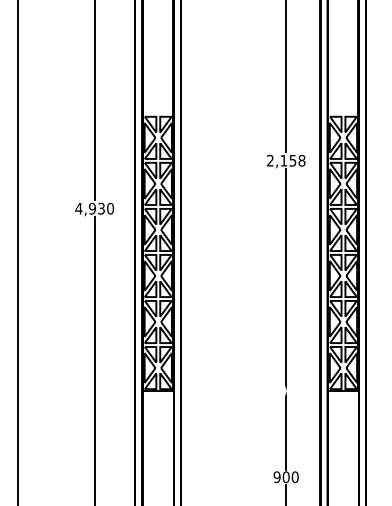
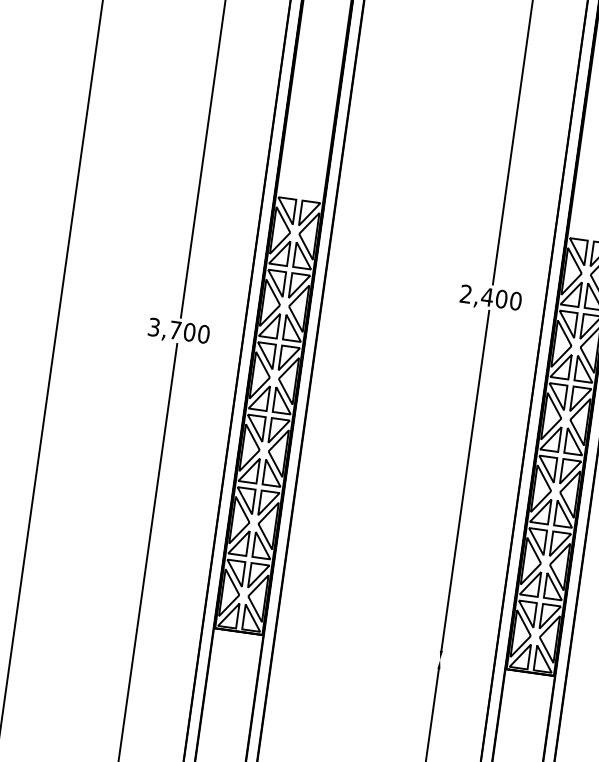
text: (292, 160) -> (500, 298), 2,158 -> 2,400
text: (90, 208) -> (172, 329), 4,930 -> 3,700

